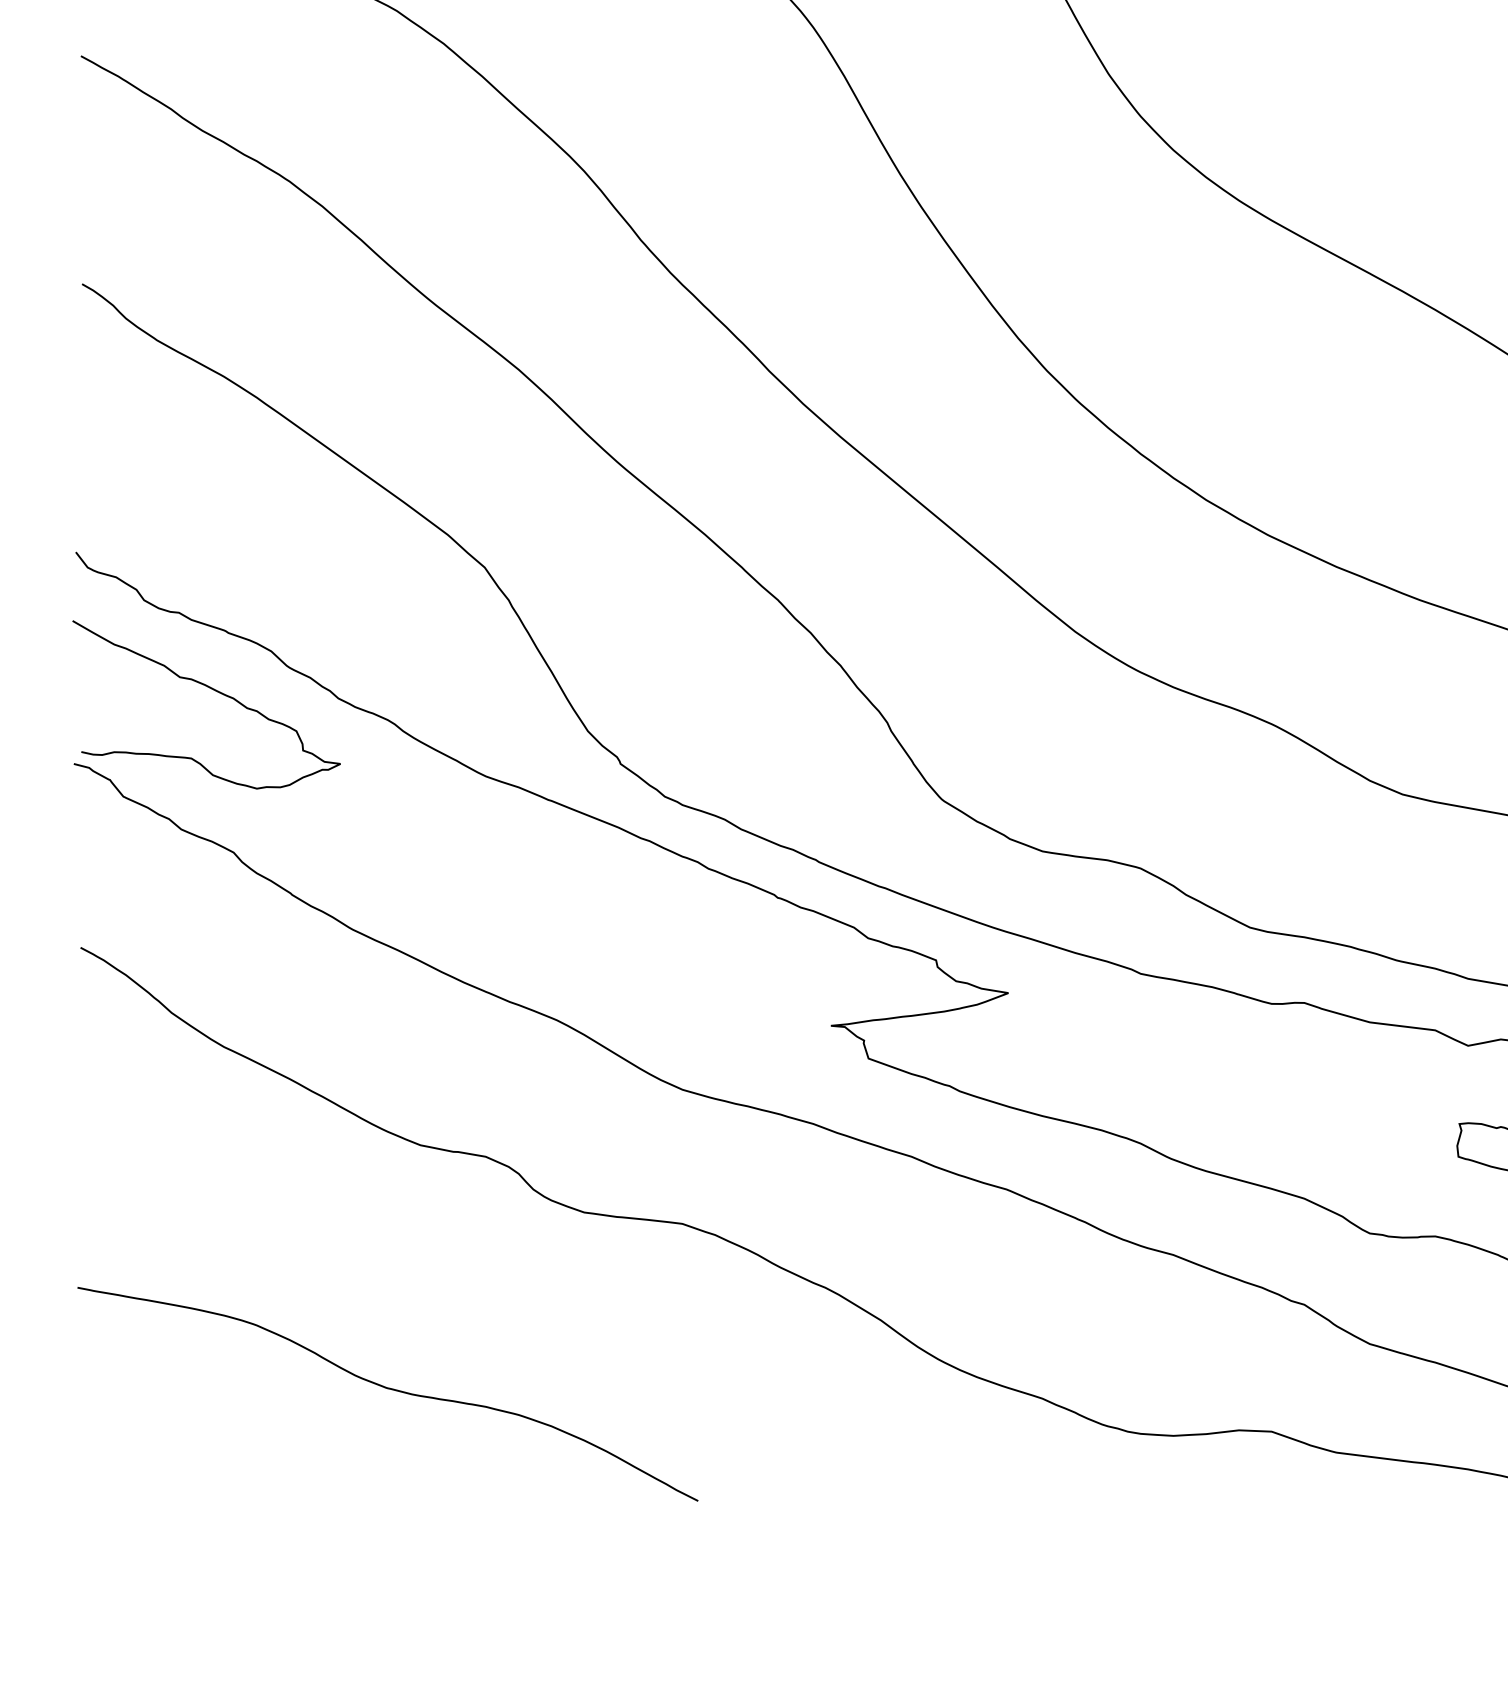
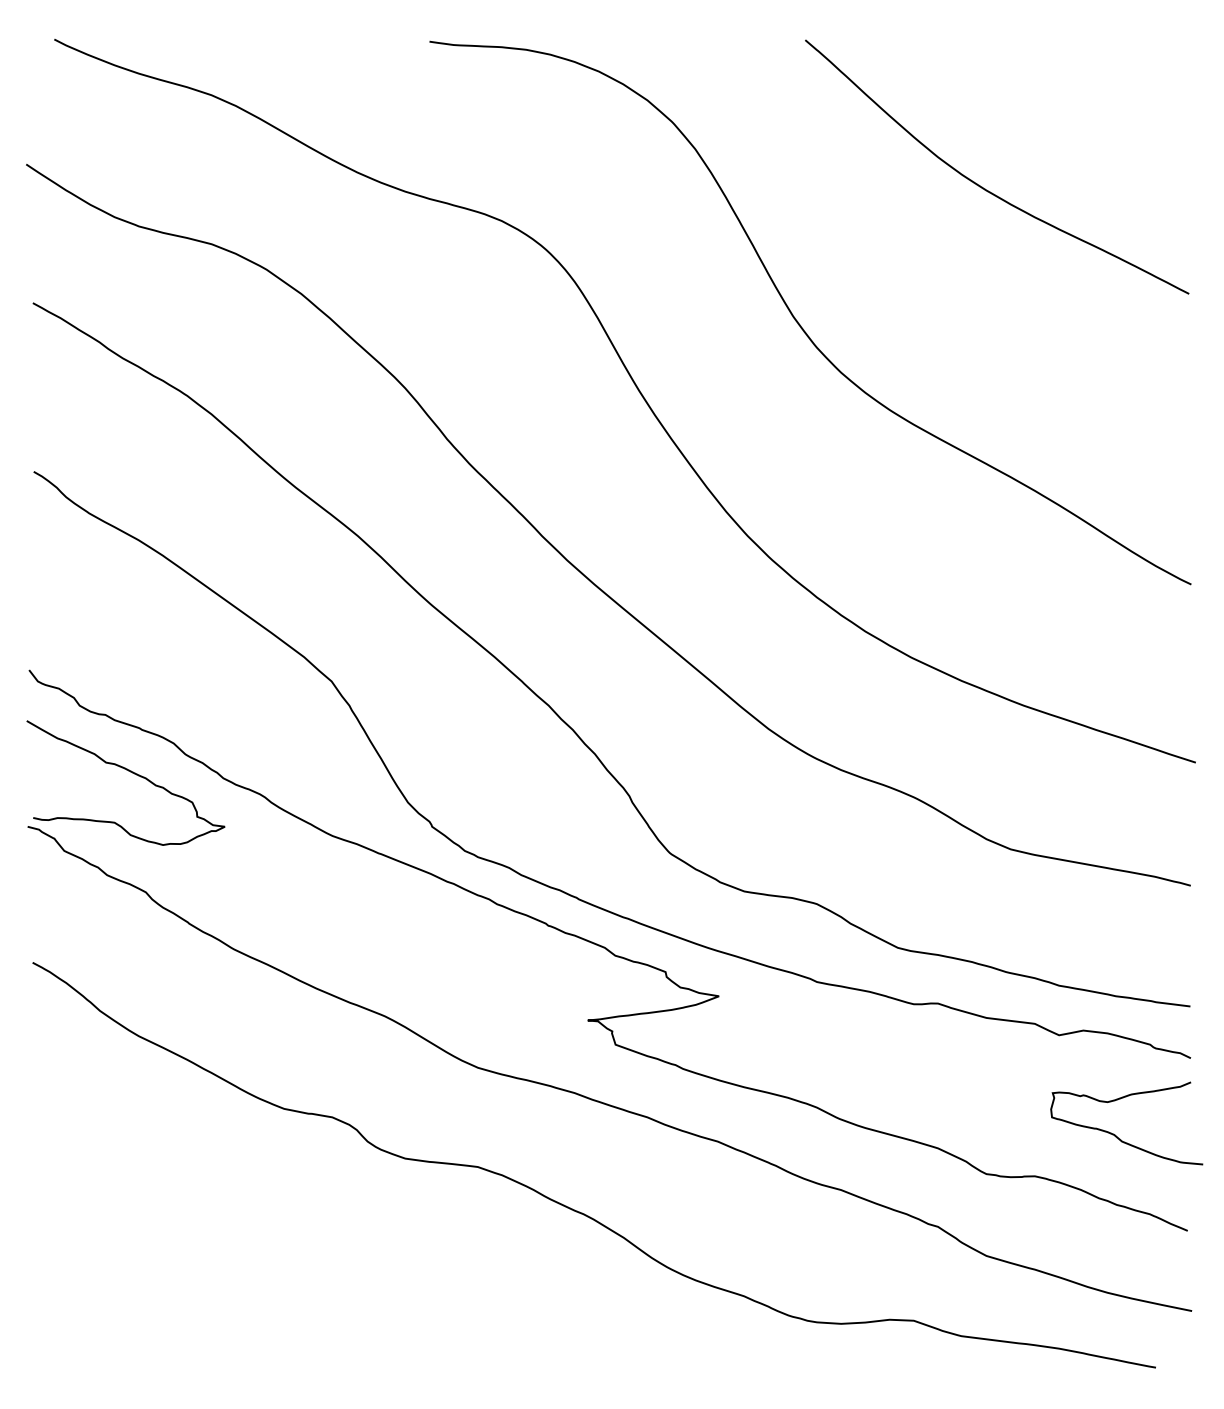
curve: (387, 1389) -> (259, 1289), removed

